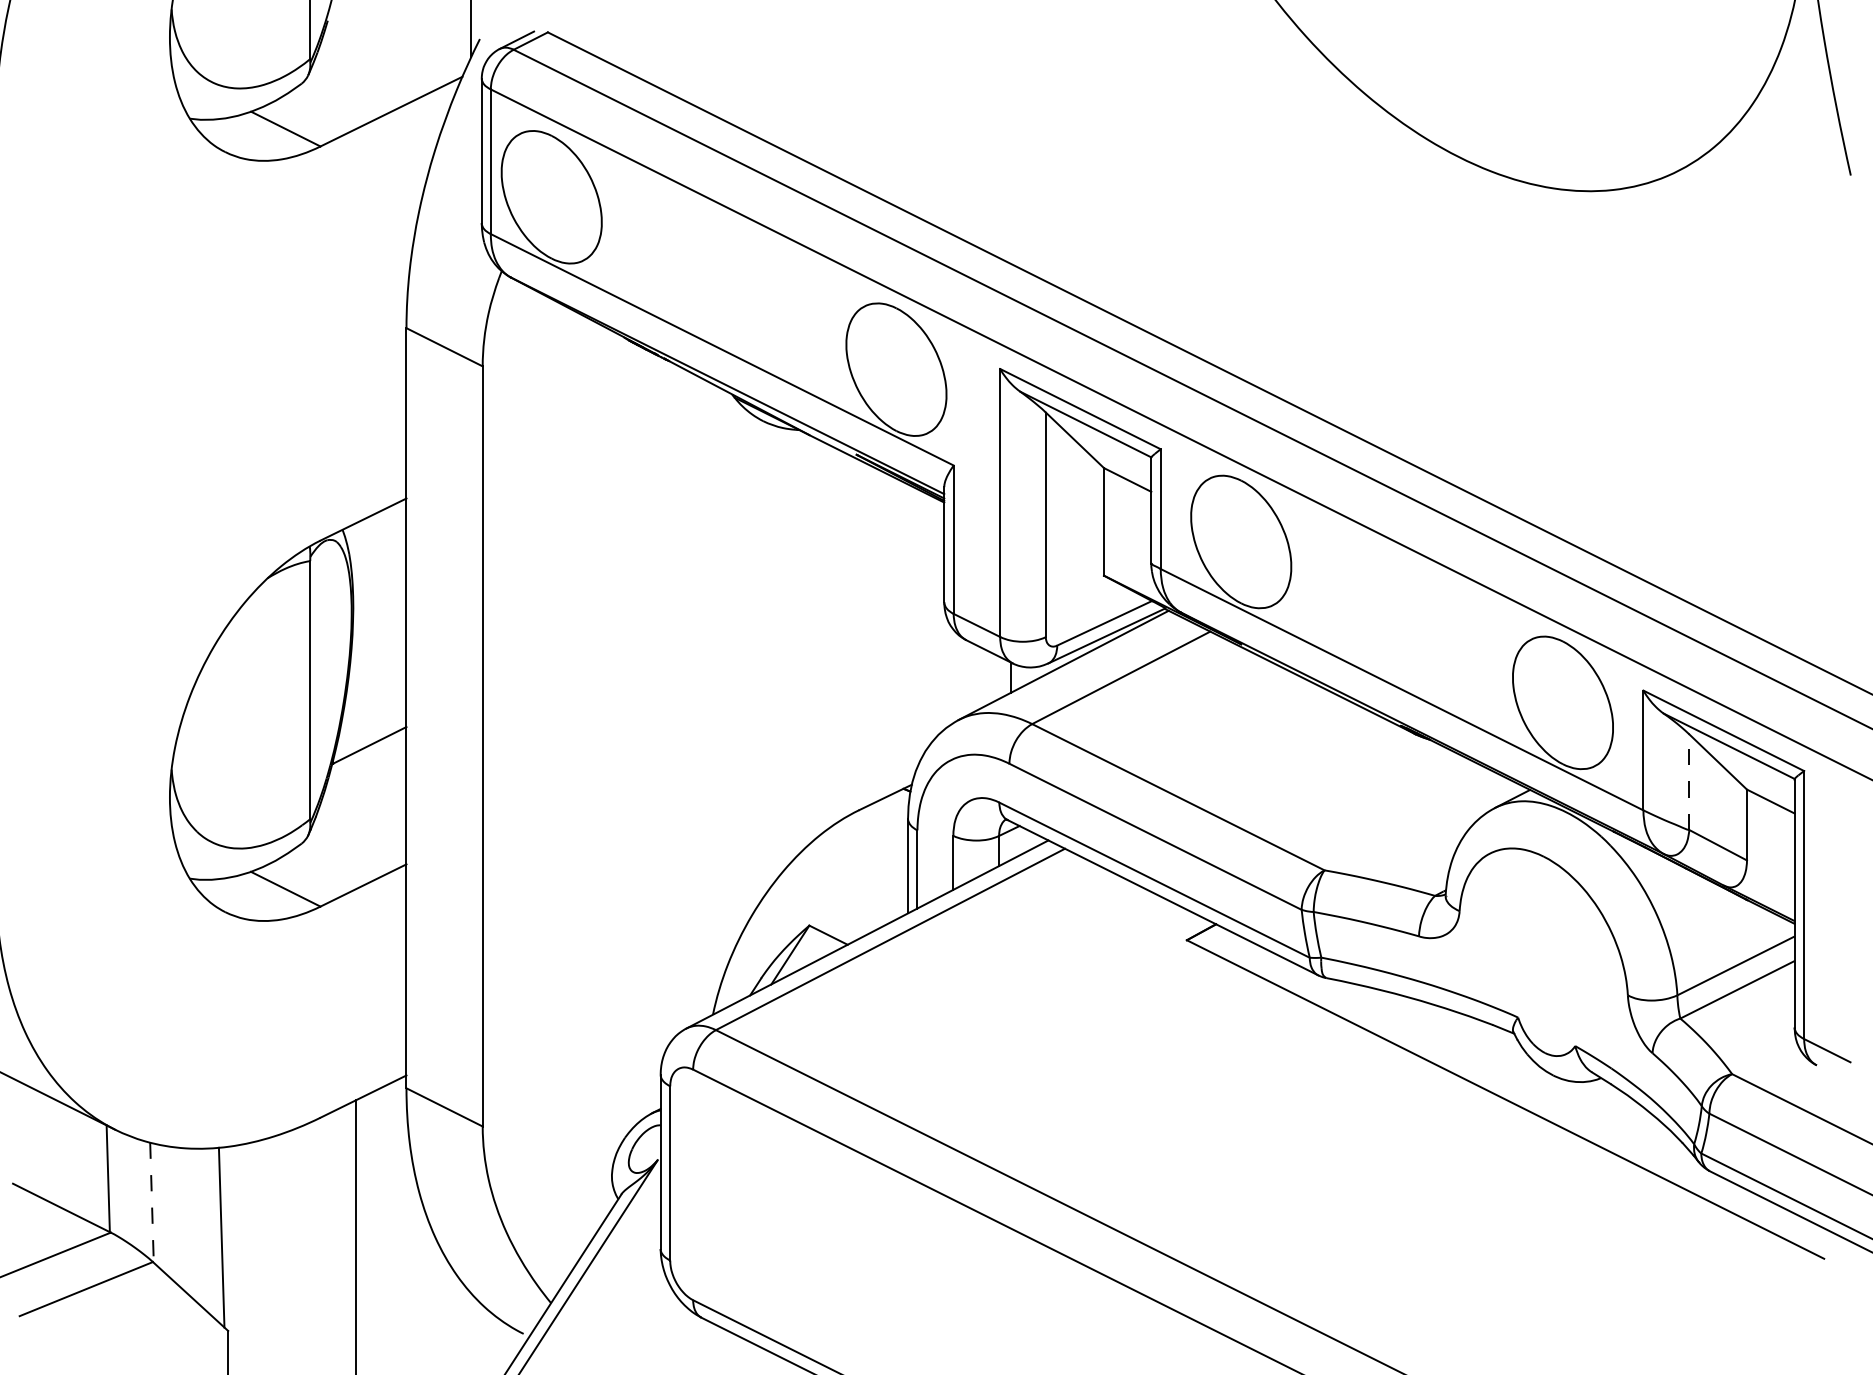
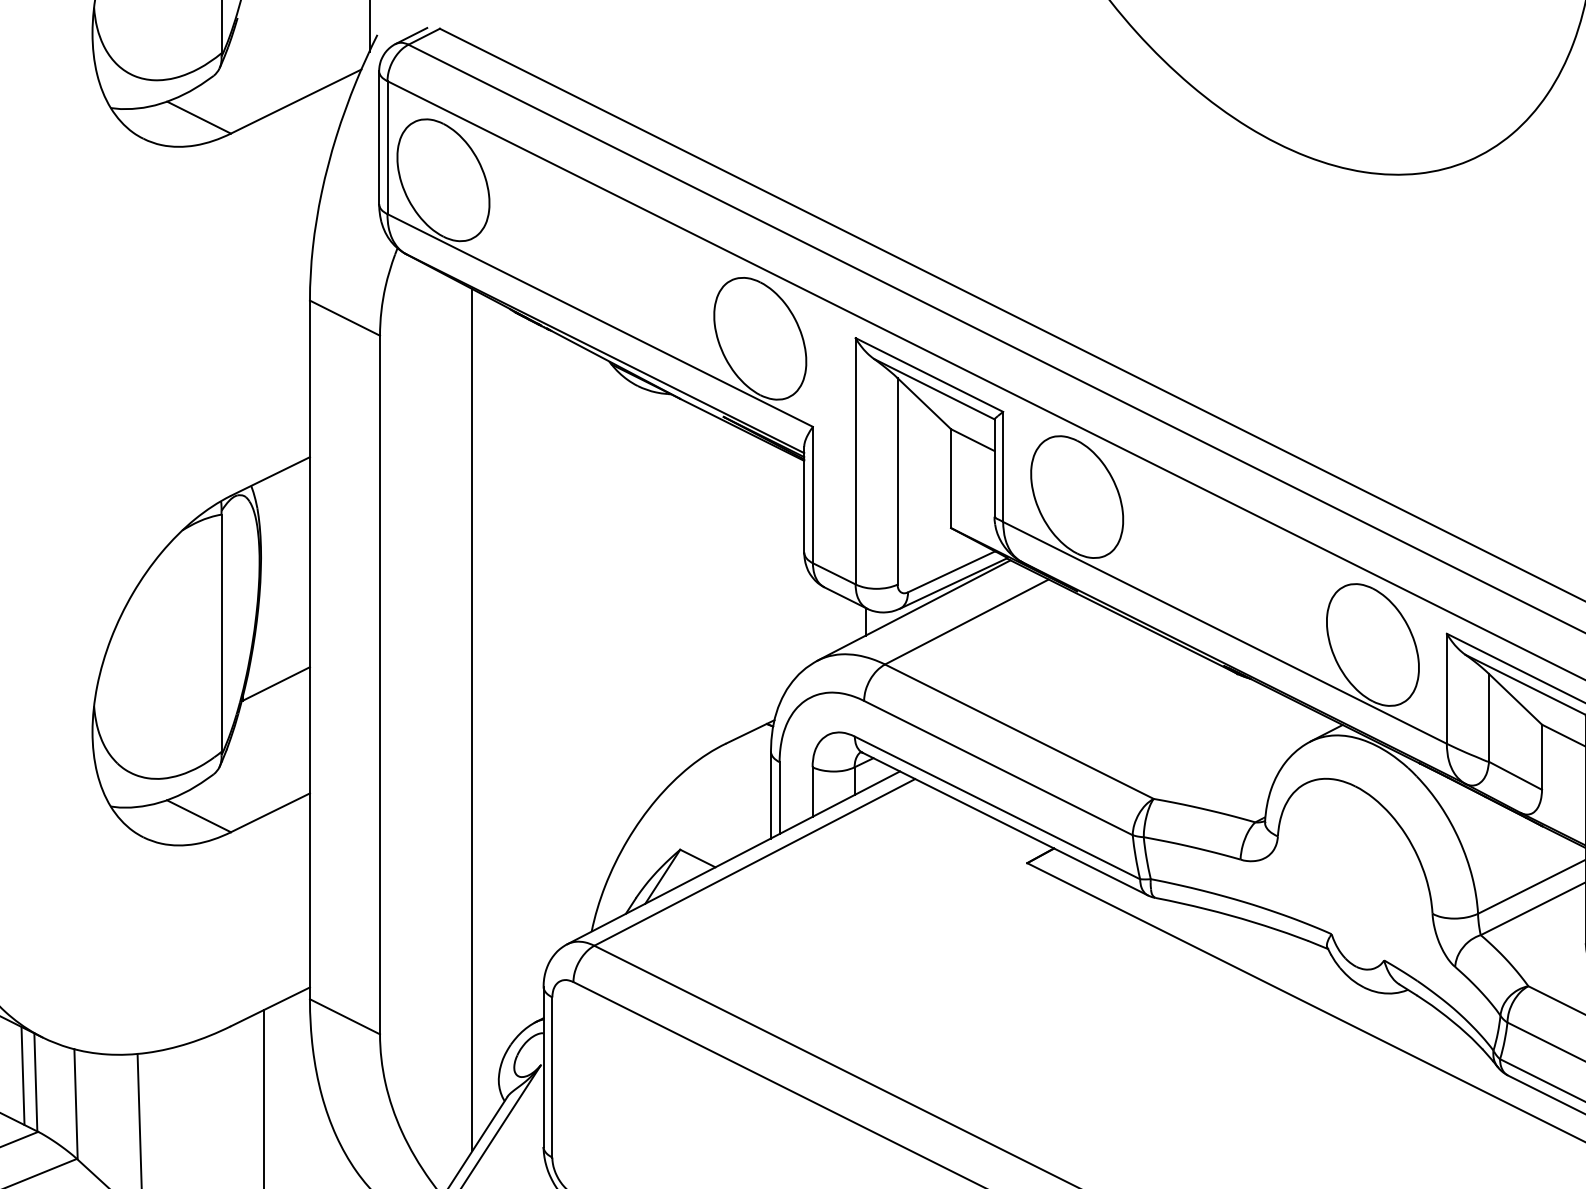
line: (1689, 782) -> (1489, 718), dashed -> solid
line: (582, 784) -> (471, 720), added
line: (93, 1171) -> (22, 1075), added
line: (151, 1202) -> (75, 1104), dashed -> solid

